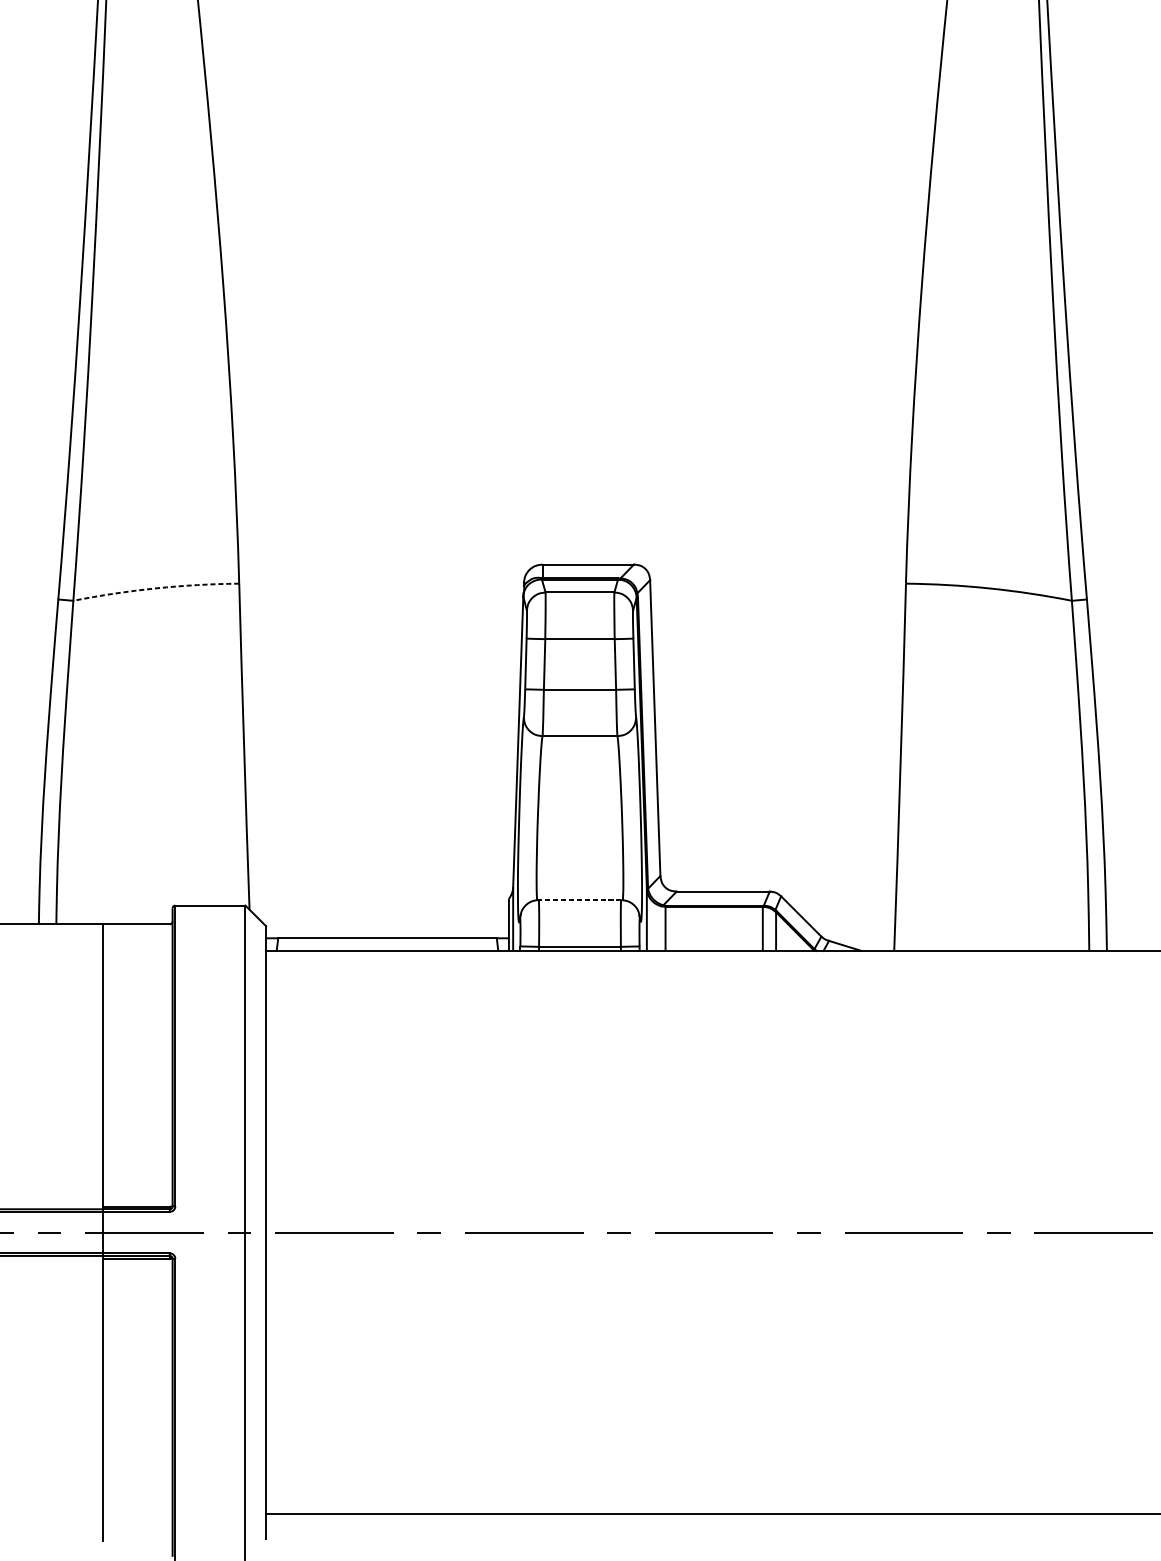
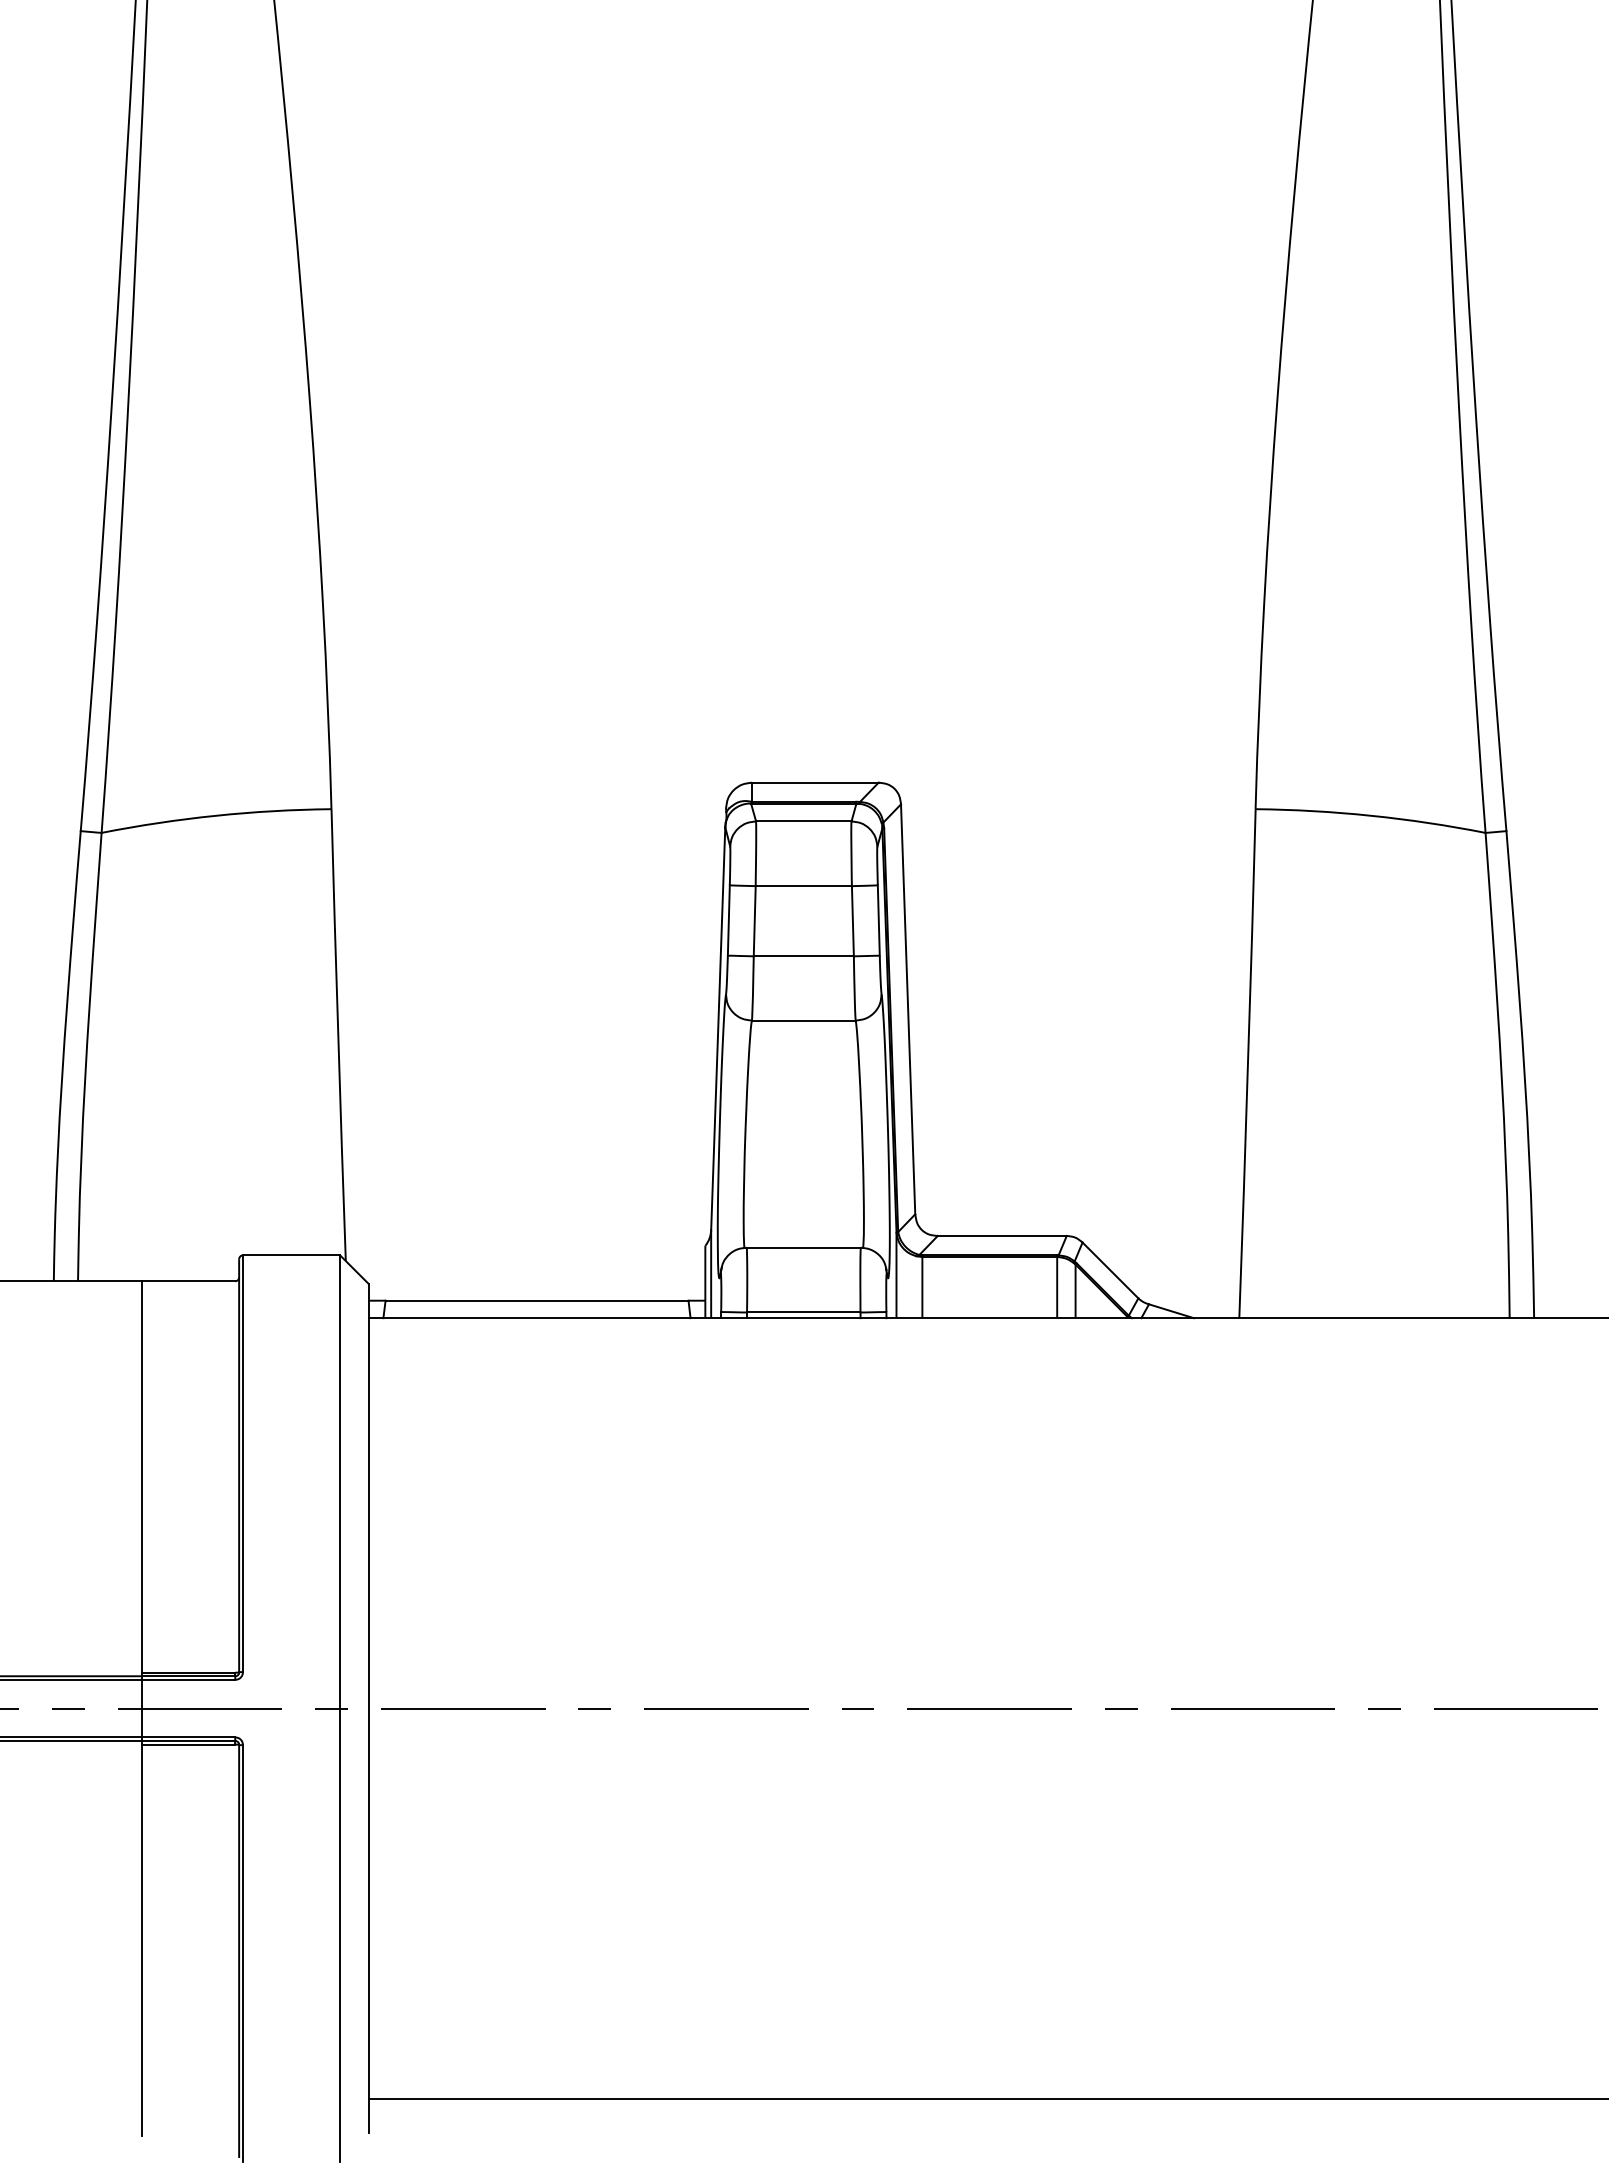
arc: (156, 588) -> (216, 815), dashed -> solid
line: (579, 899) -> (803, 1247), dashed -> solid

